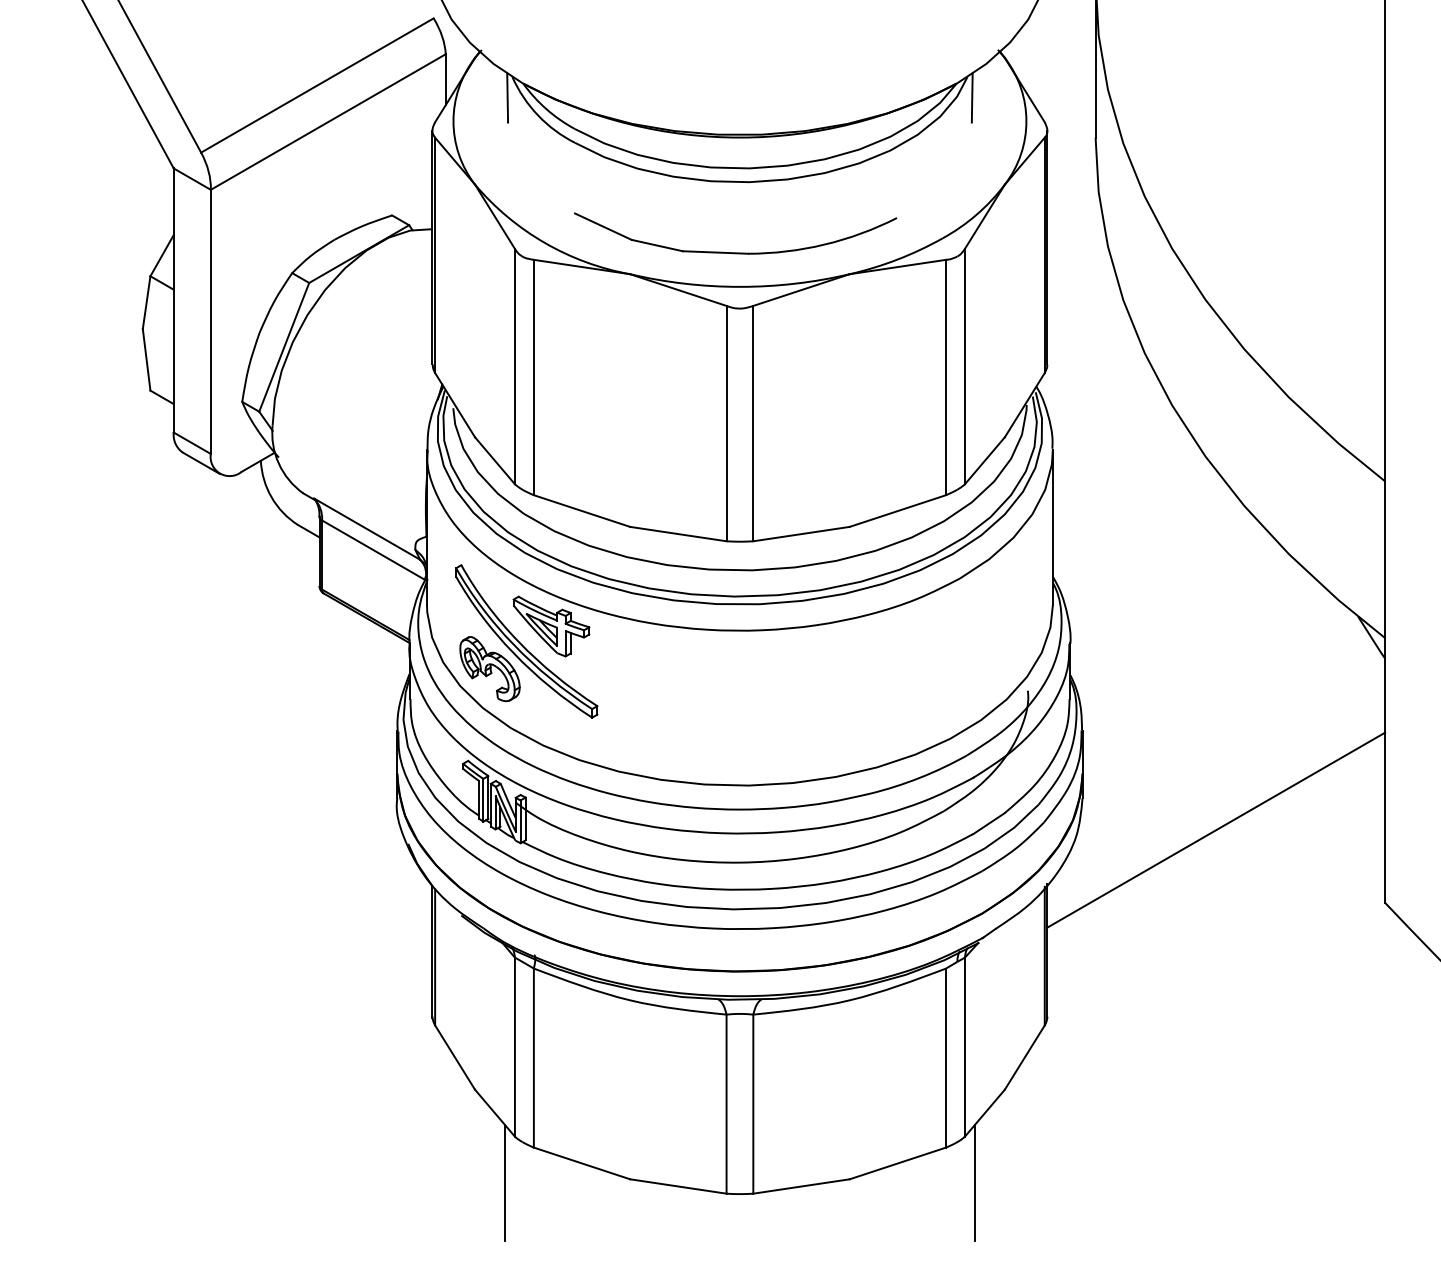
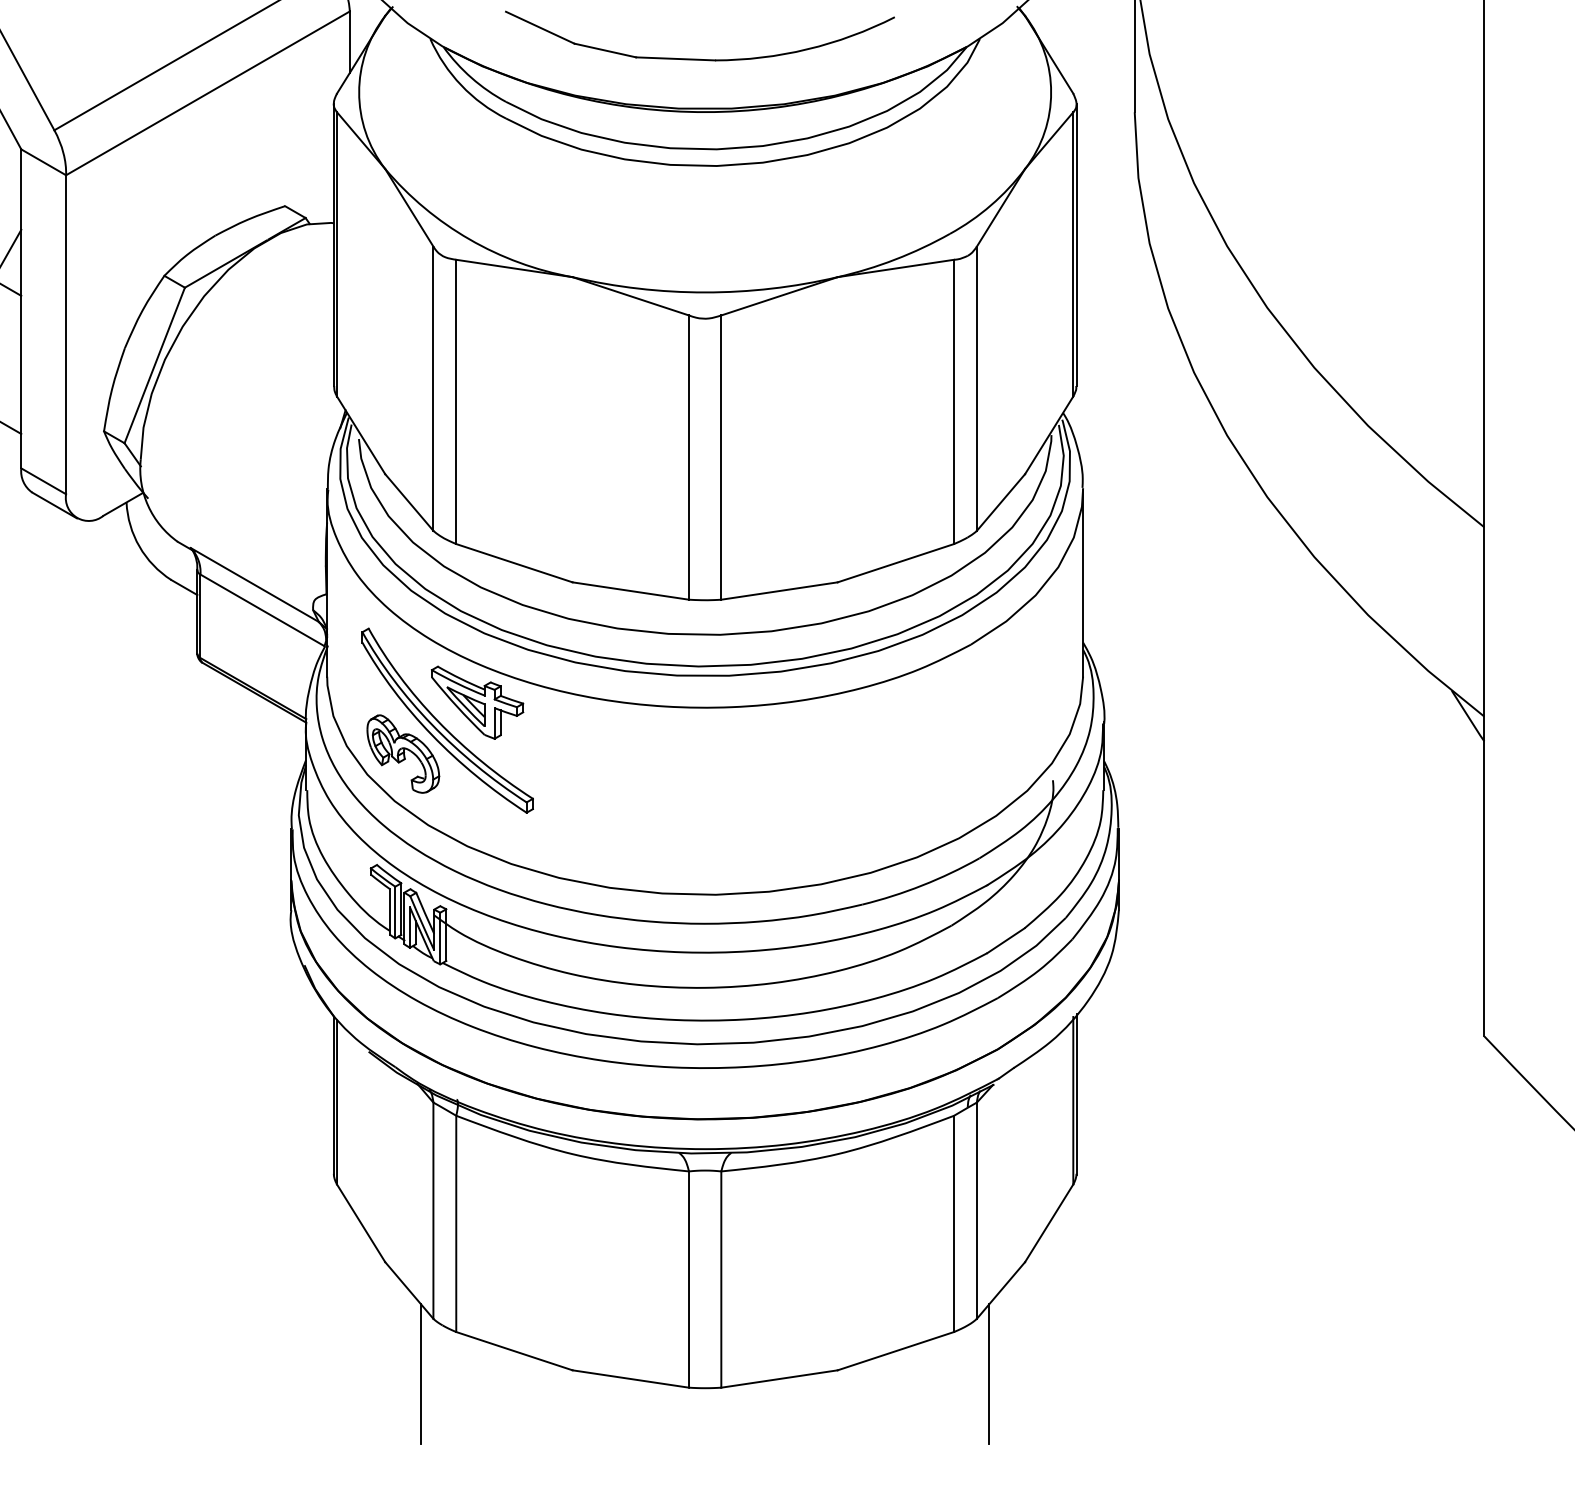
line: (507, 97) -> (424, 63), removed
line: (971, 97) -> (984, 63), removed
part: (735, 252) -> (699, 58), moved
line: (1216, 829) -> (1280, 947), removed

